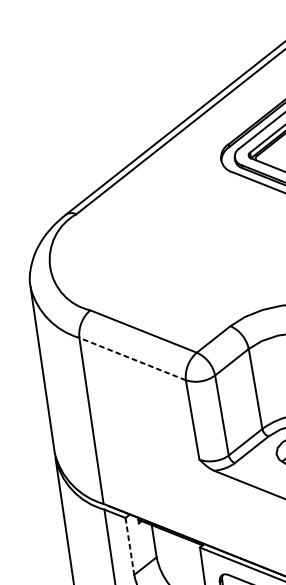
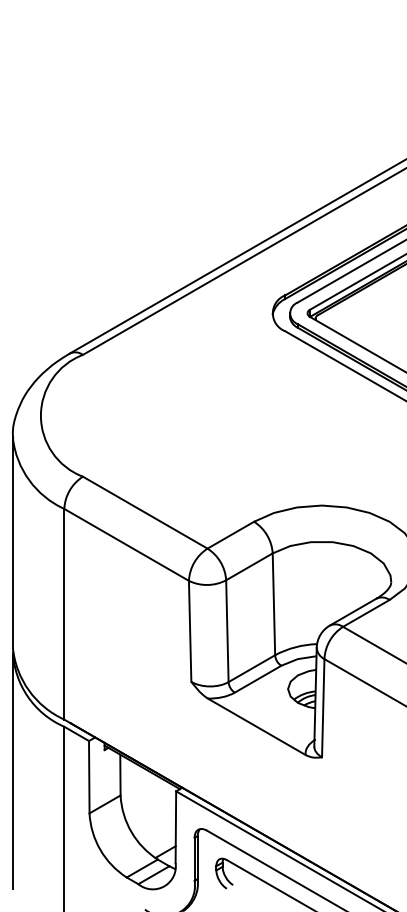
line: (132, 358) -> (126, 544), dashed -> solid
line: (130, 546) -> (89, 777), dashed -> solid

